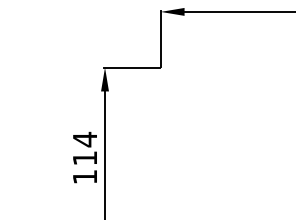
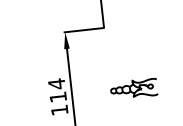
part: (193, 158) -> (133, 88), added

